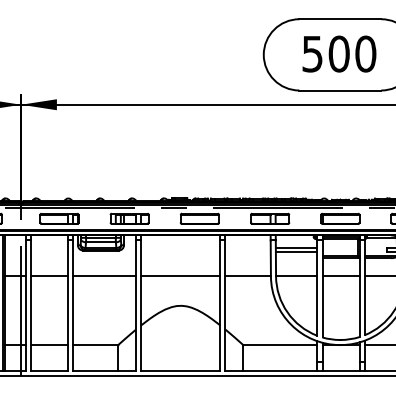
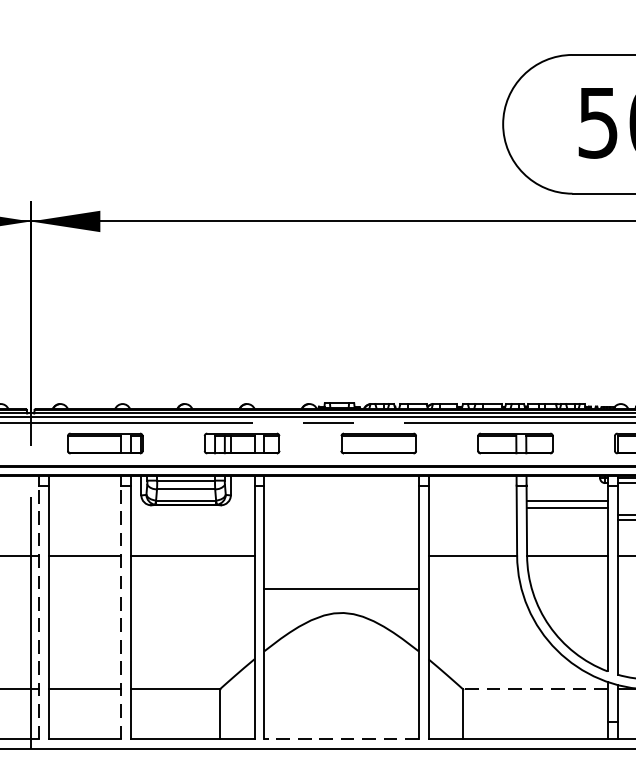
line: (180, 276) -> (340, 589), moved
line: (25, 305) -> (39, 612), solid -> dashed
line: (67, 305) -> (120, 612), solid -> dashed
line: (279, 345) -> (533, 690), solid -> dashed
line: (180, 370) -> (340, 738), solid -> dashed

